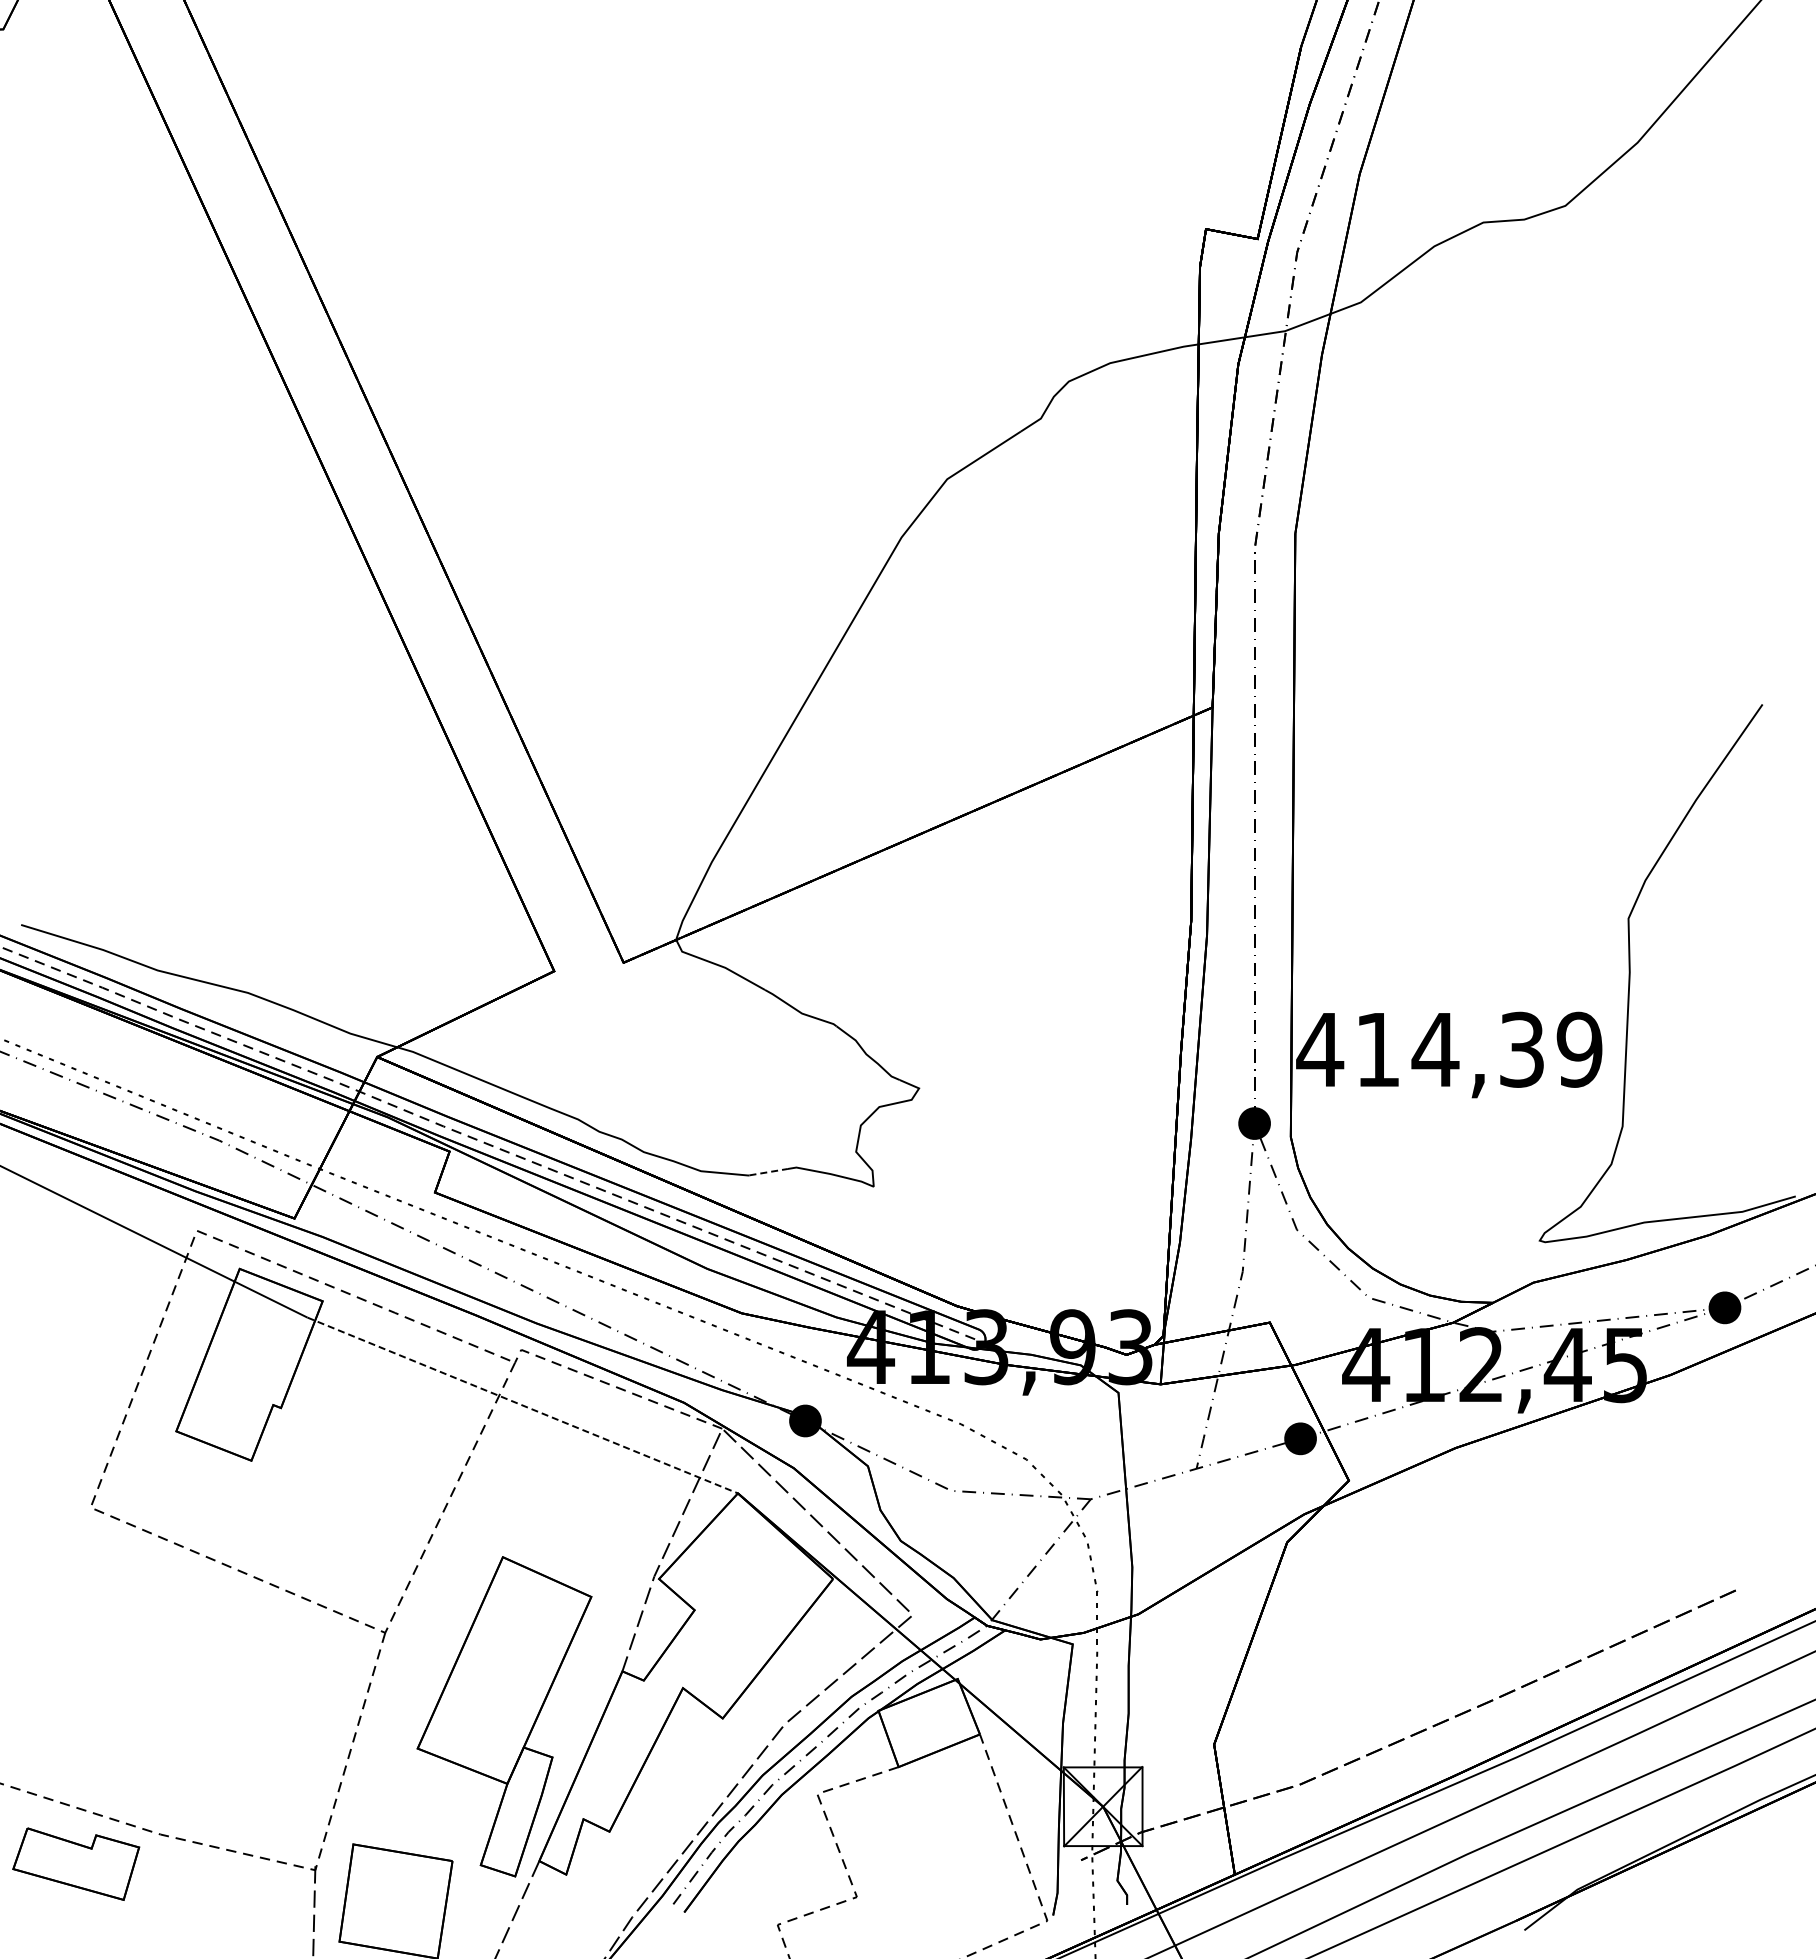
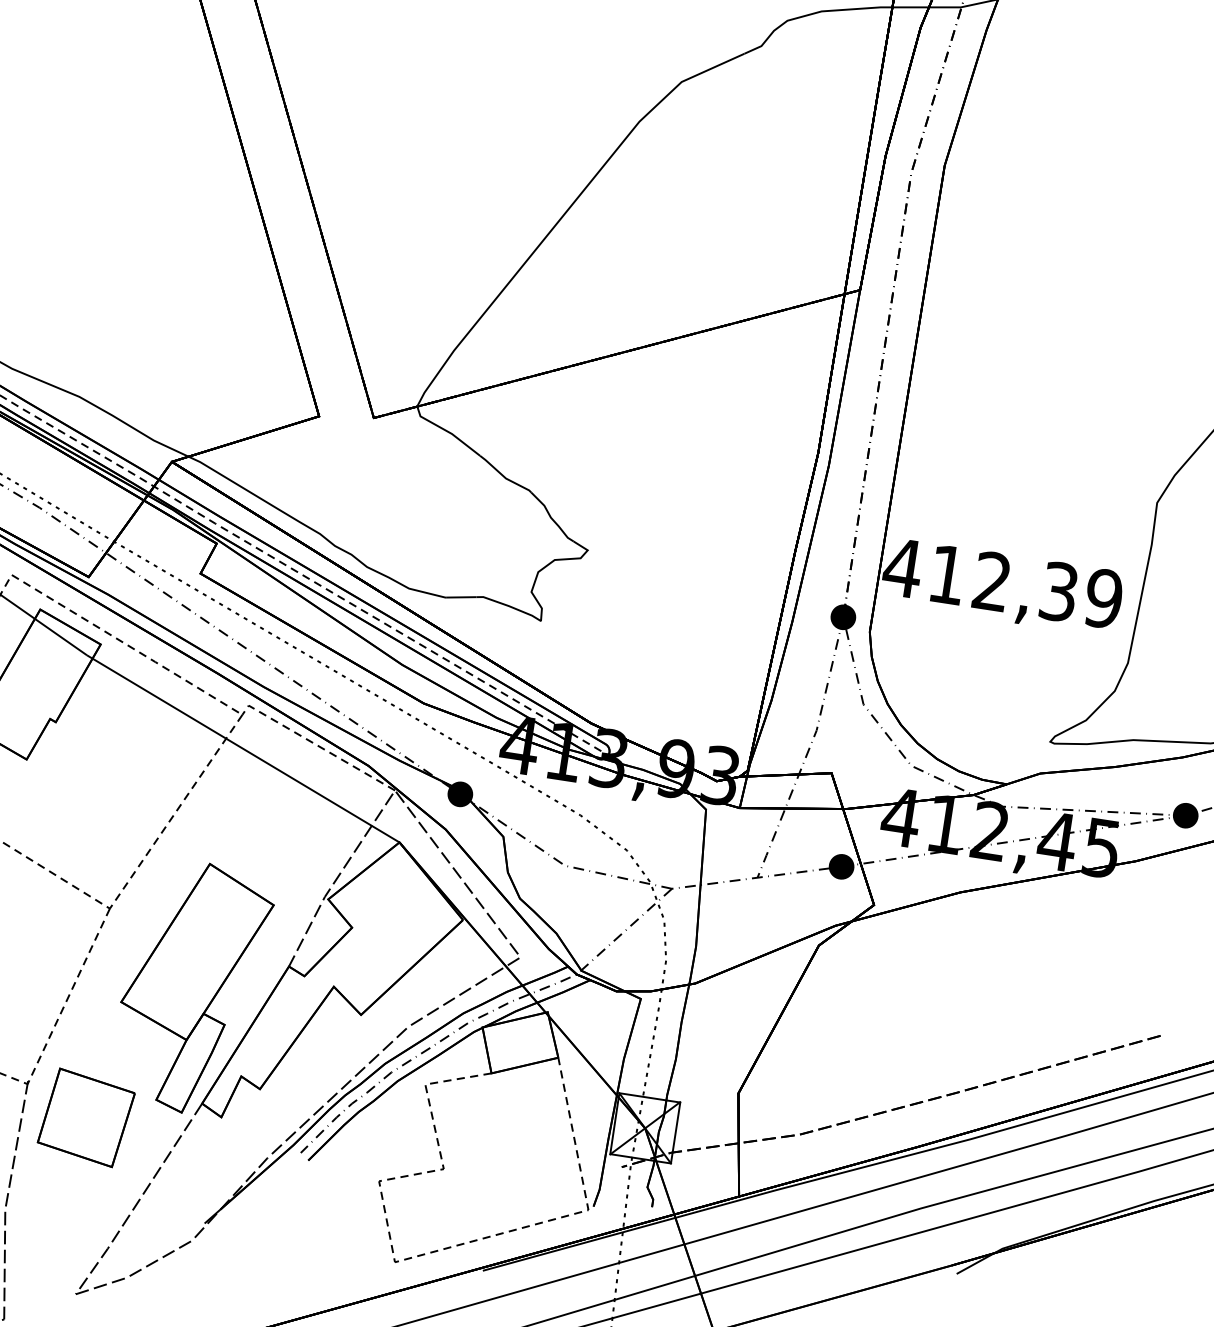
text: (1435, 1048) -> (992, 580), 414,39 -> 412,39
line: (769, 1172) -> (461, 597), dashed -> solid
line: (523, 1405) -> (243, 748), dashed -> solid

